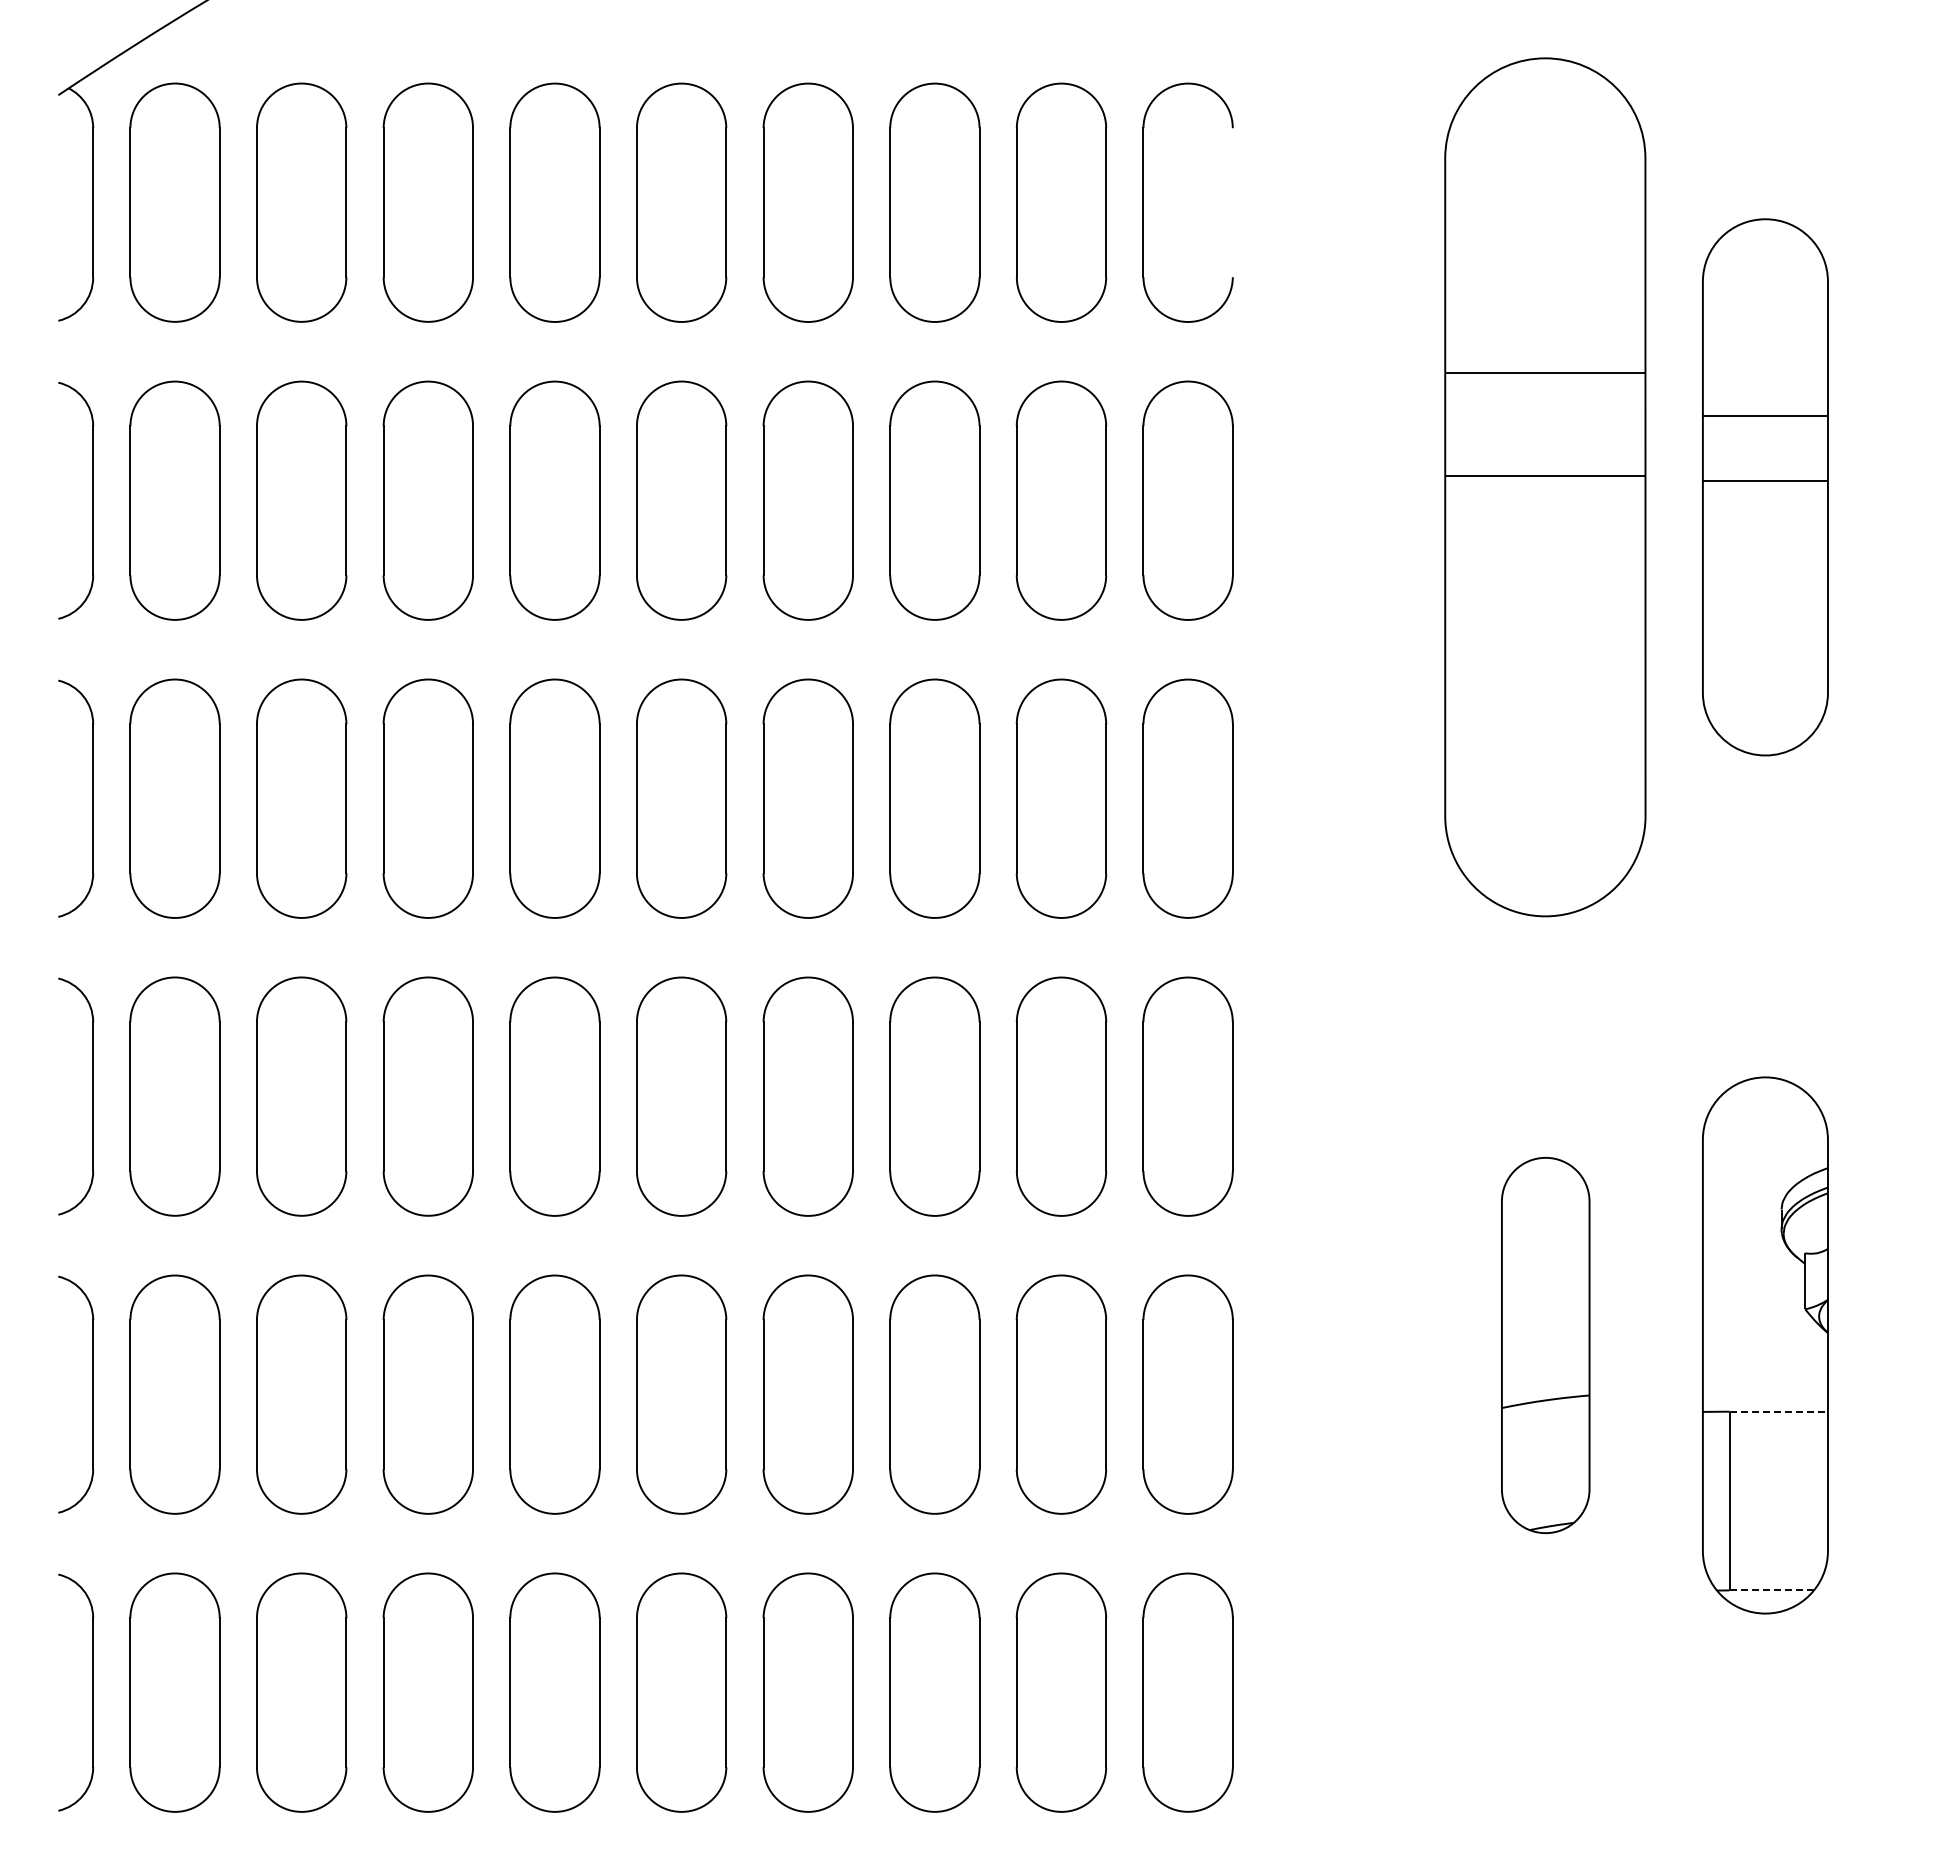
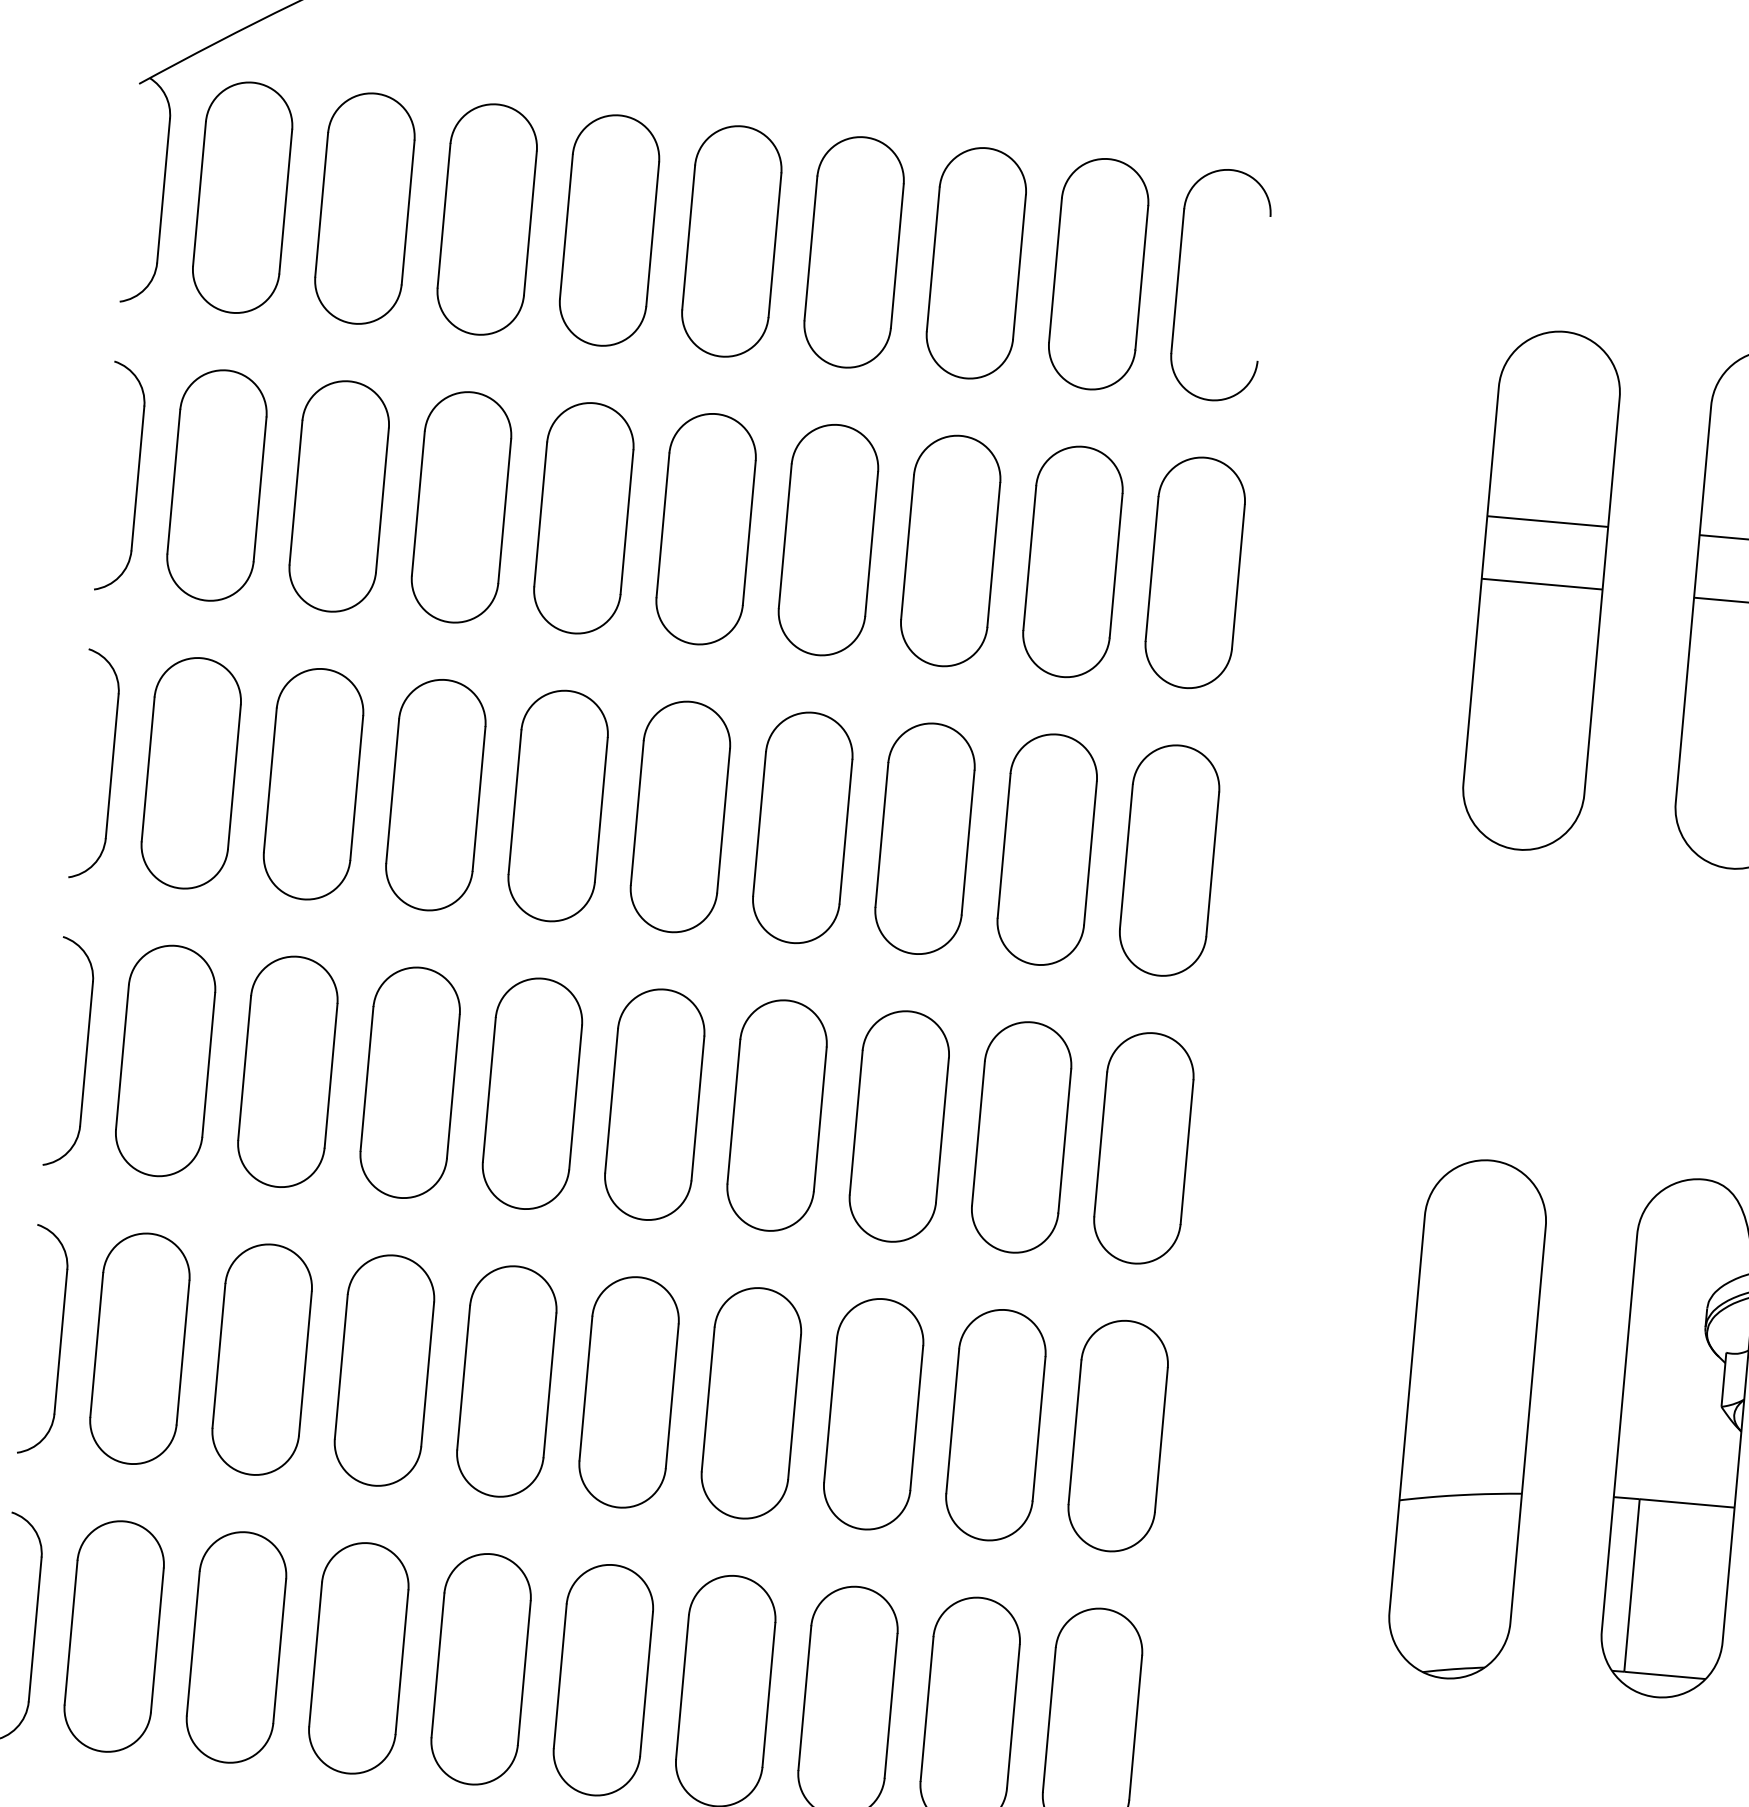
part: (1545, 487) -> (1541, 590), size x0.62
part: (1545, 1345) -> (1467, 1419), size x1.43
line: (1779, 1411) -> (1687, 1503), dashed -> solid
line: (1772, 1590) -> (1665, 1675), dashed -> solid

